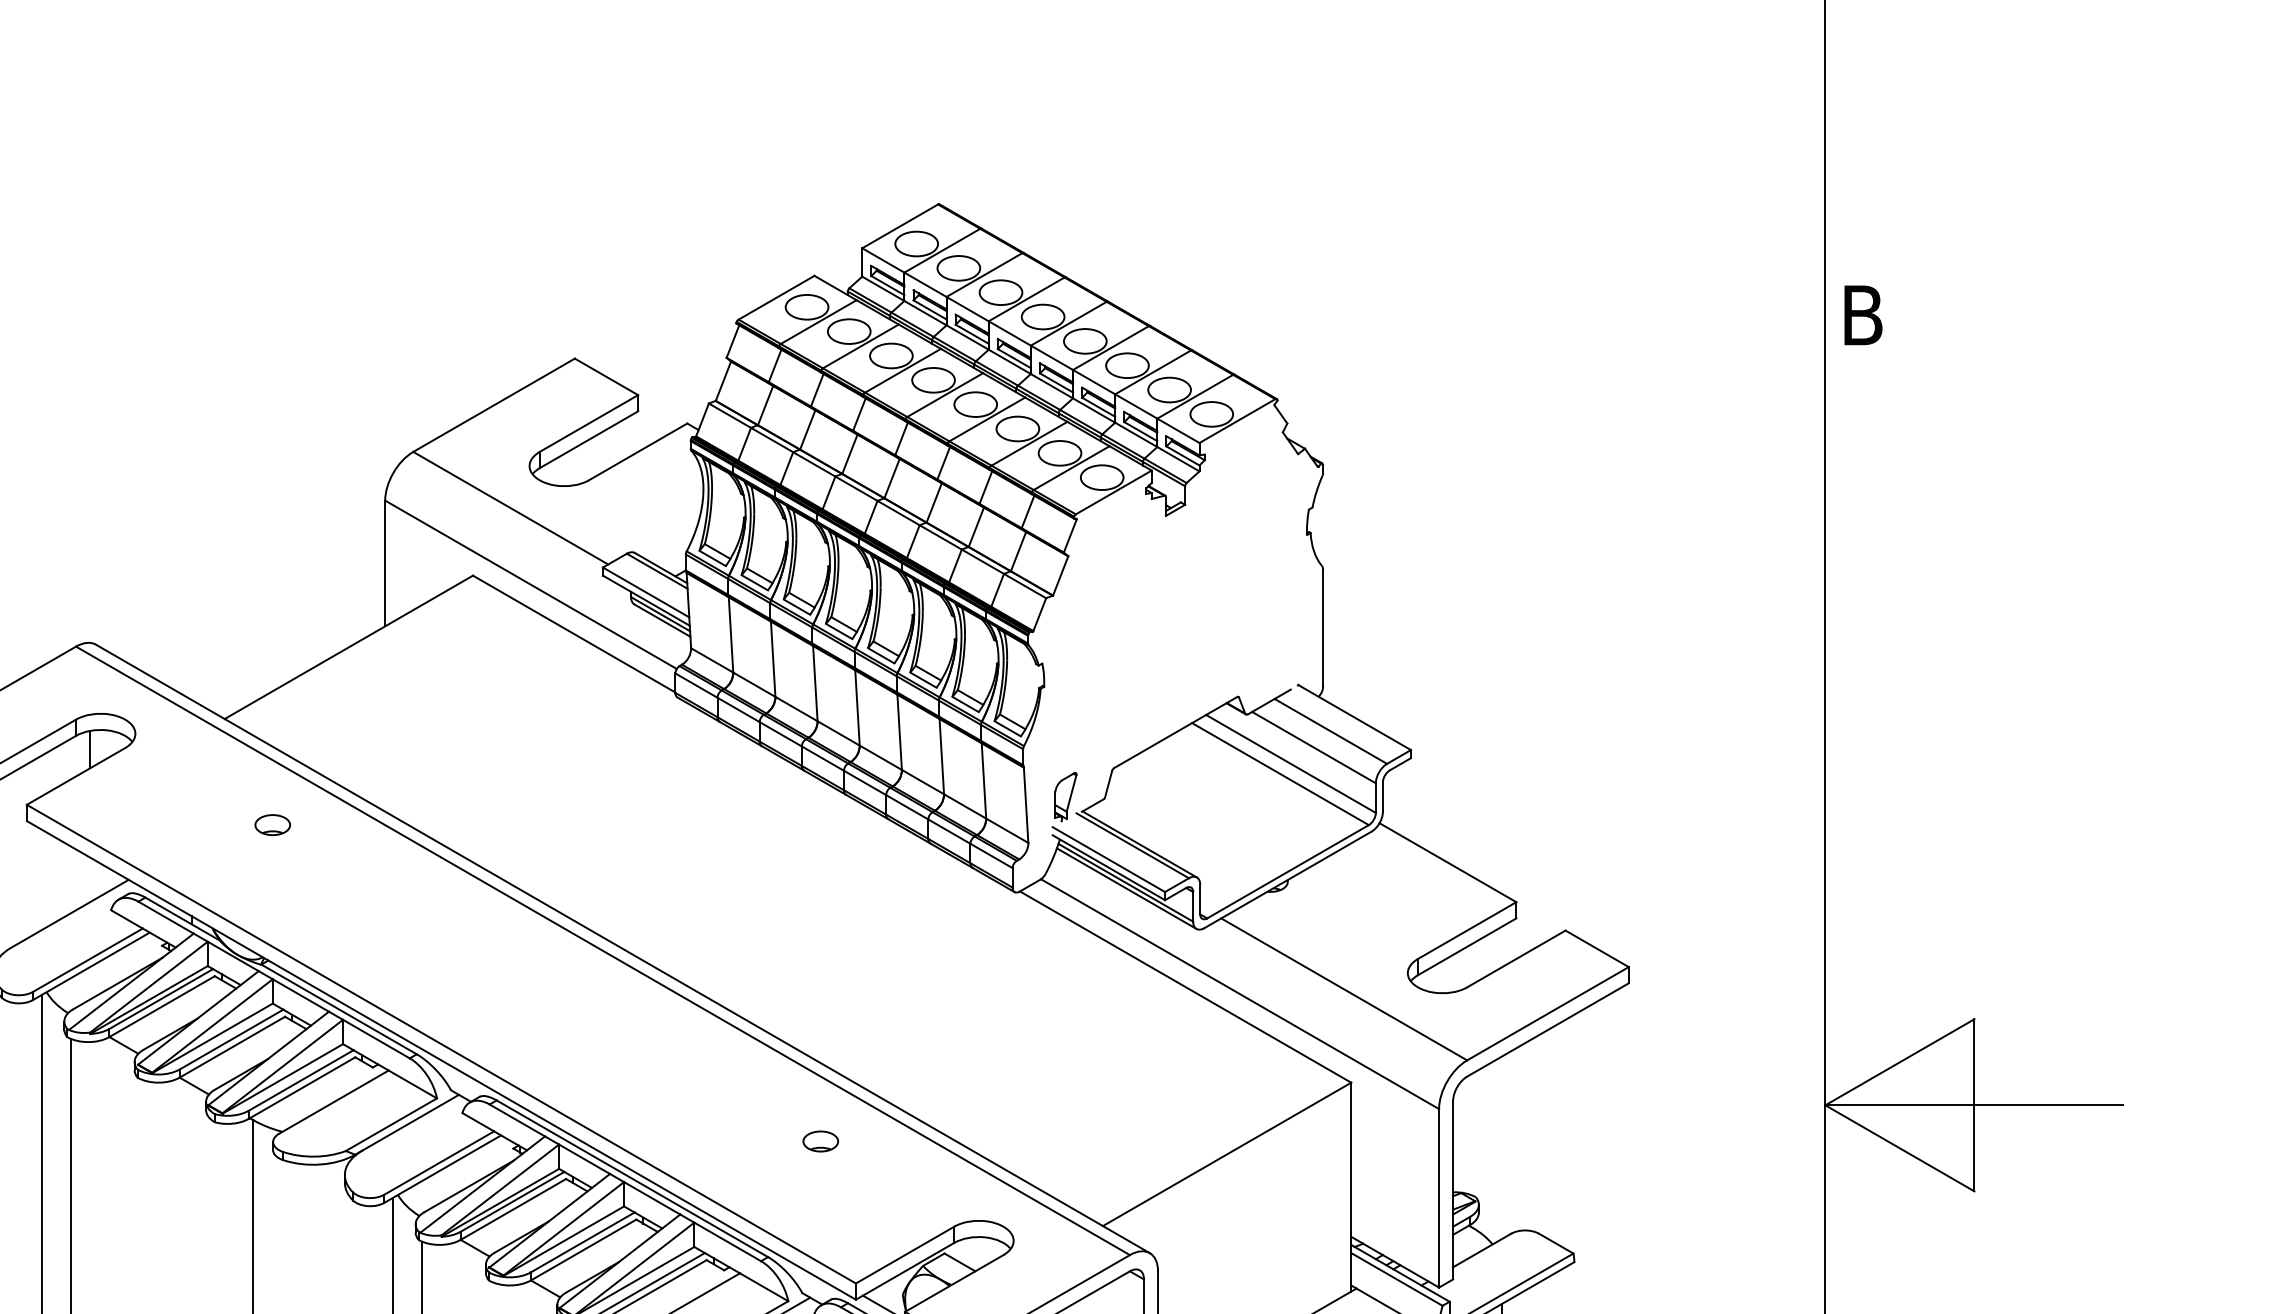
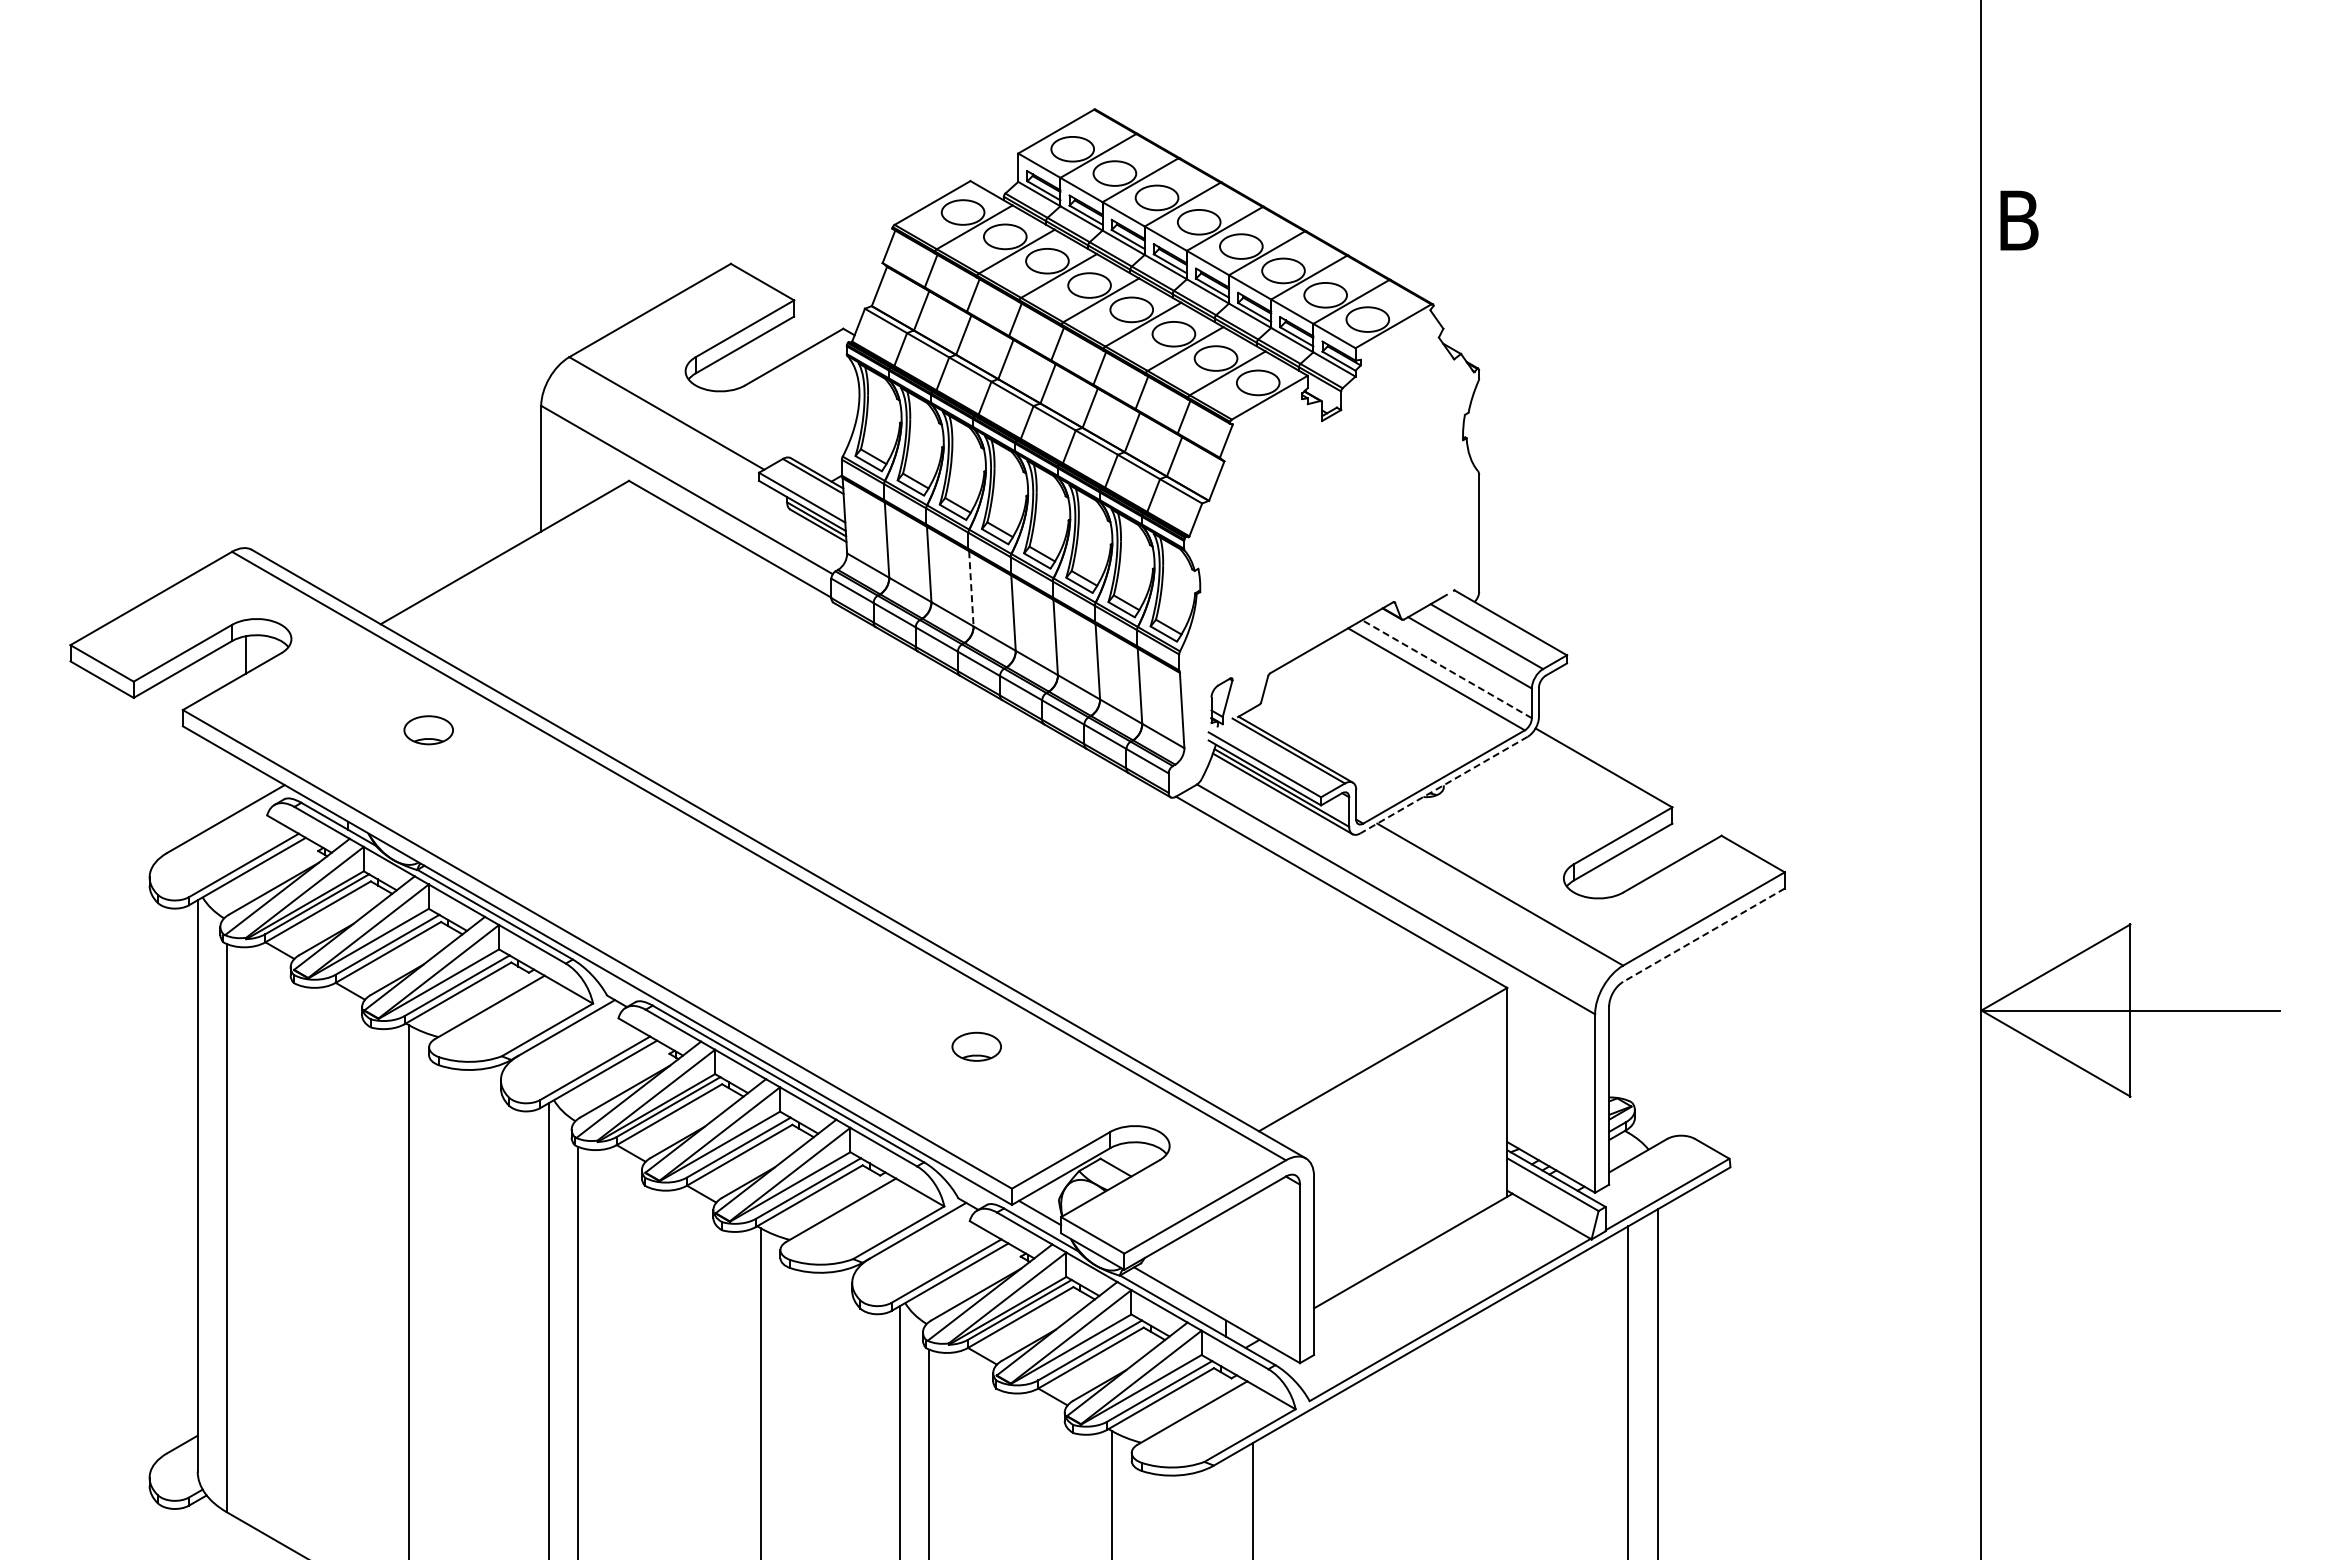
line: (815, 683) -> (971, 588), solid -> dashed
line: (1291, 764) -> (1447, 669), solid -> dashed
part: (272, 825) -> (428, 730), size x1.4
line: (1288, 880) -> (1444, 785), solid -> dashed
line: (1547, 1030) -> (1703, 935), solid -> dashed
part: (820, 1141) -> (976, 1046), size x1.4

